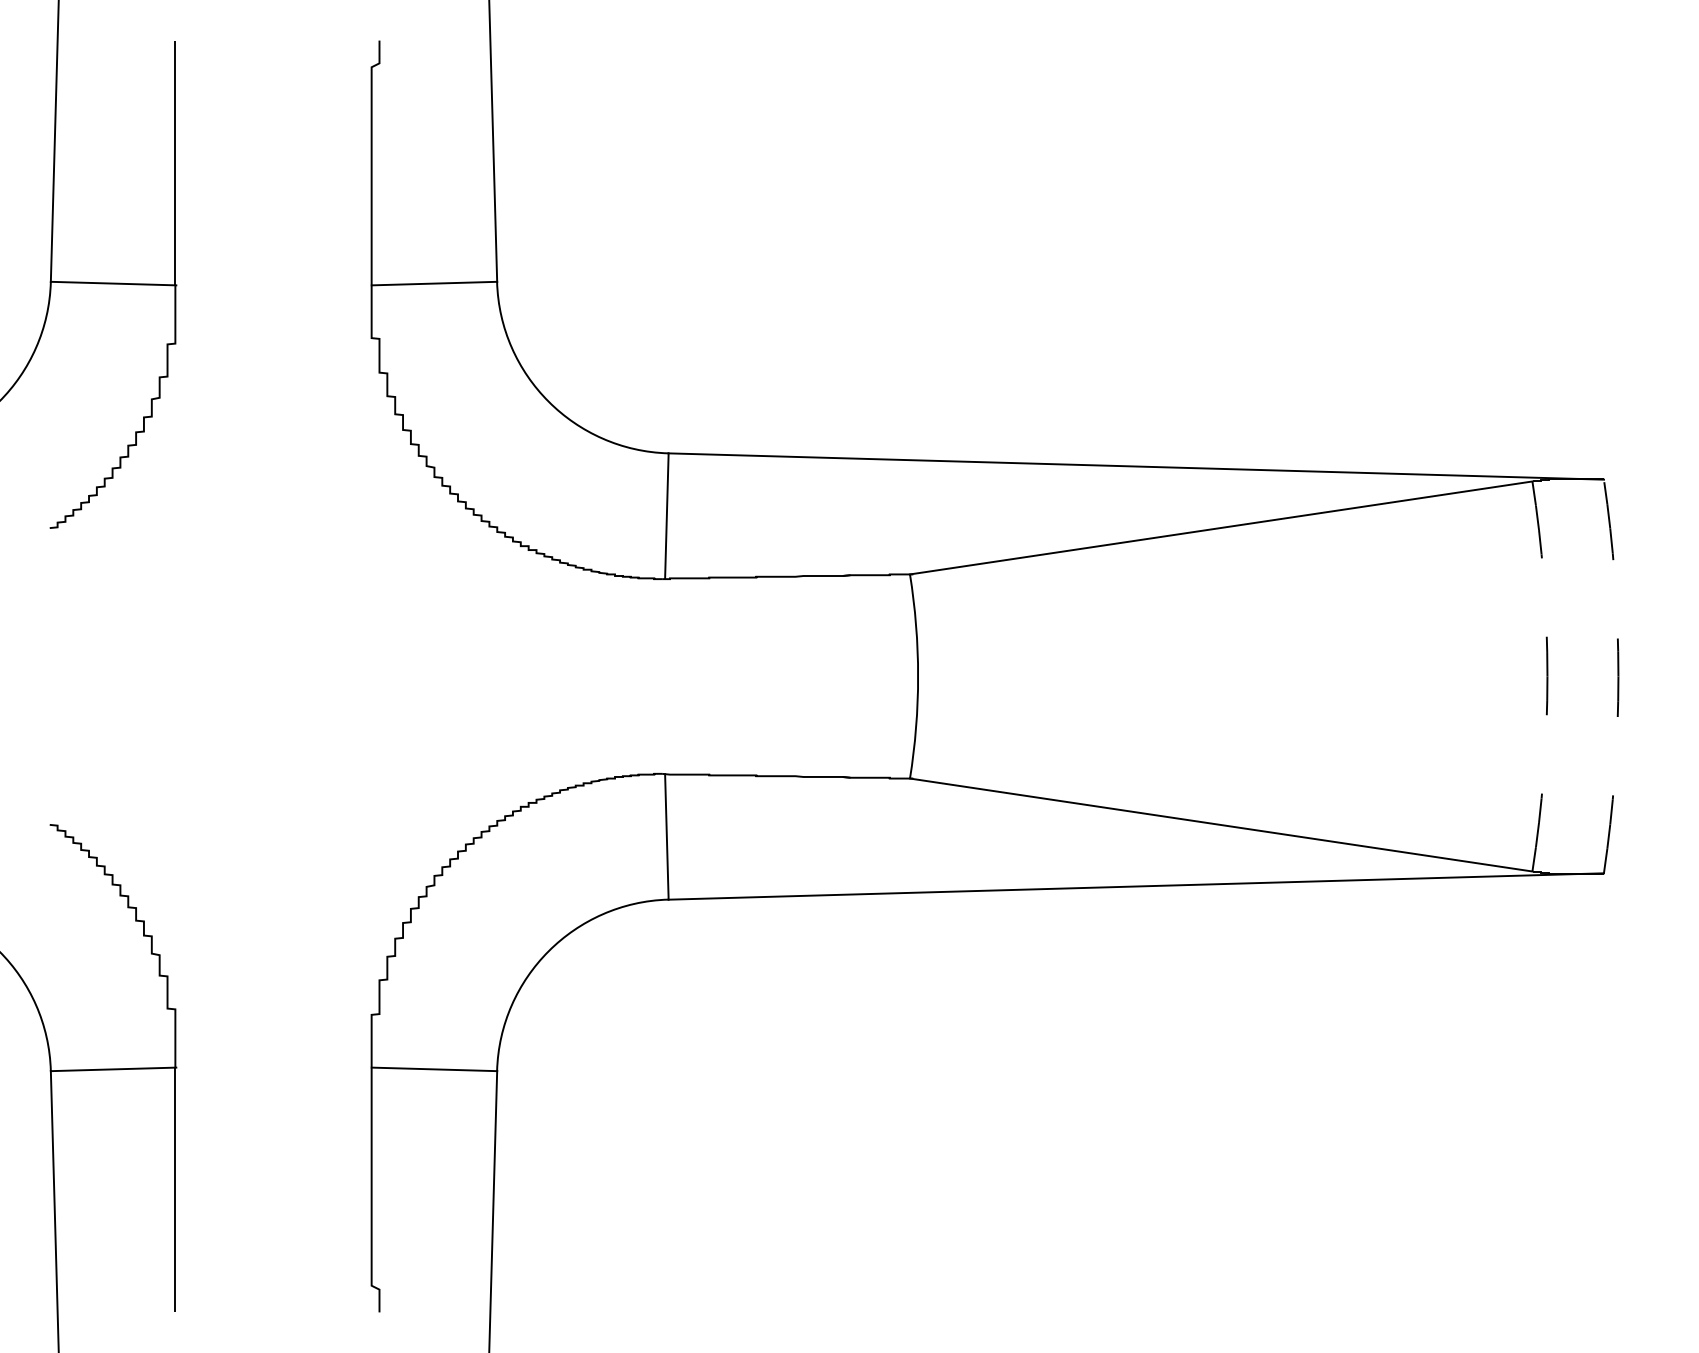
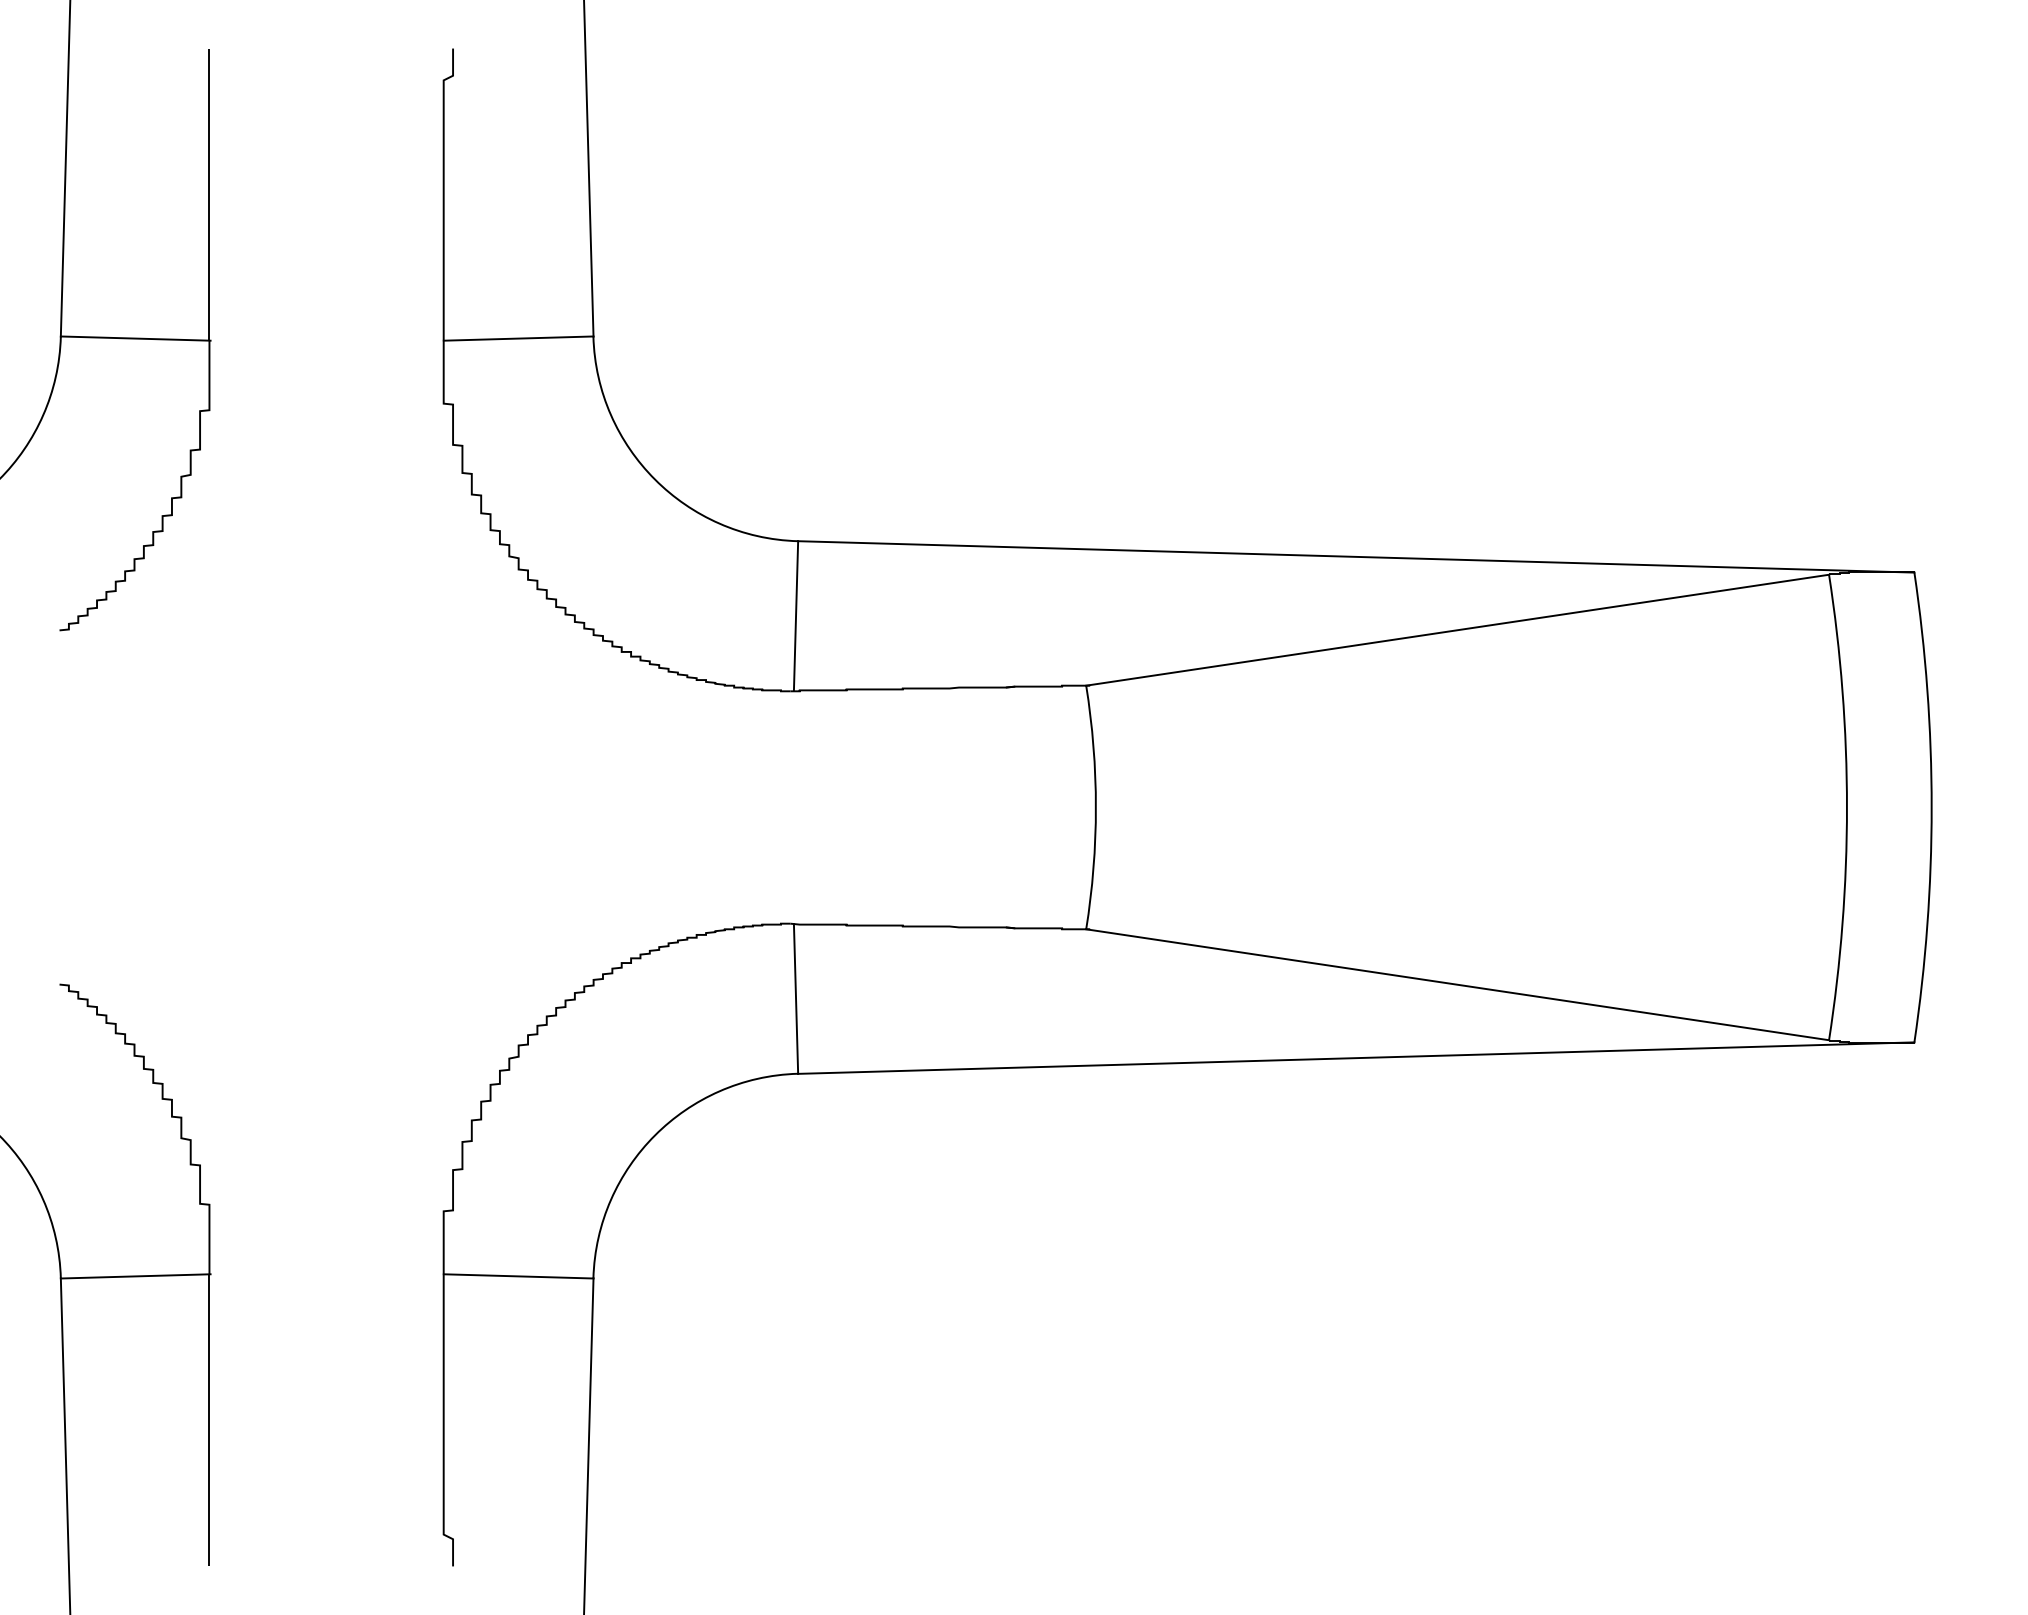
arc: (1547, 676) -> (1846, 807), dashed -> solid
arc: (1618, 676) -> (1931, 807), dashed -> solid

